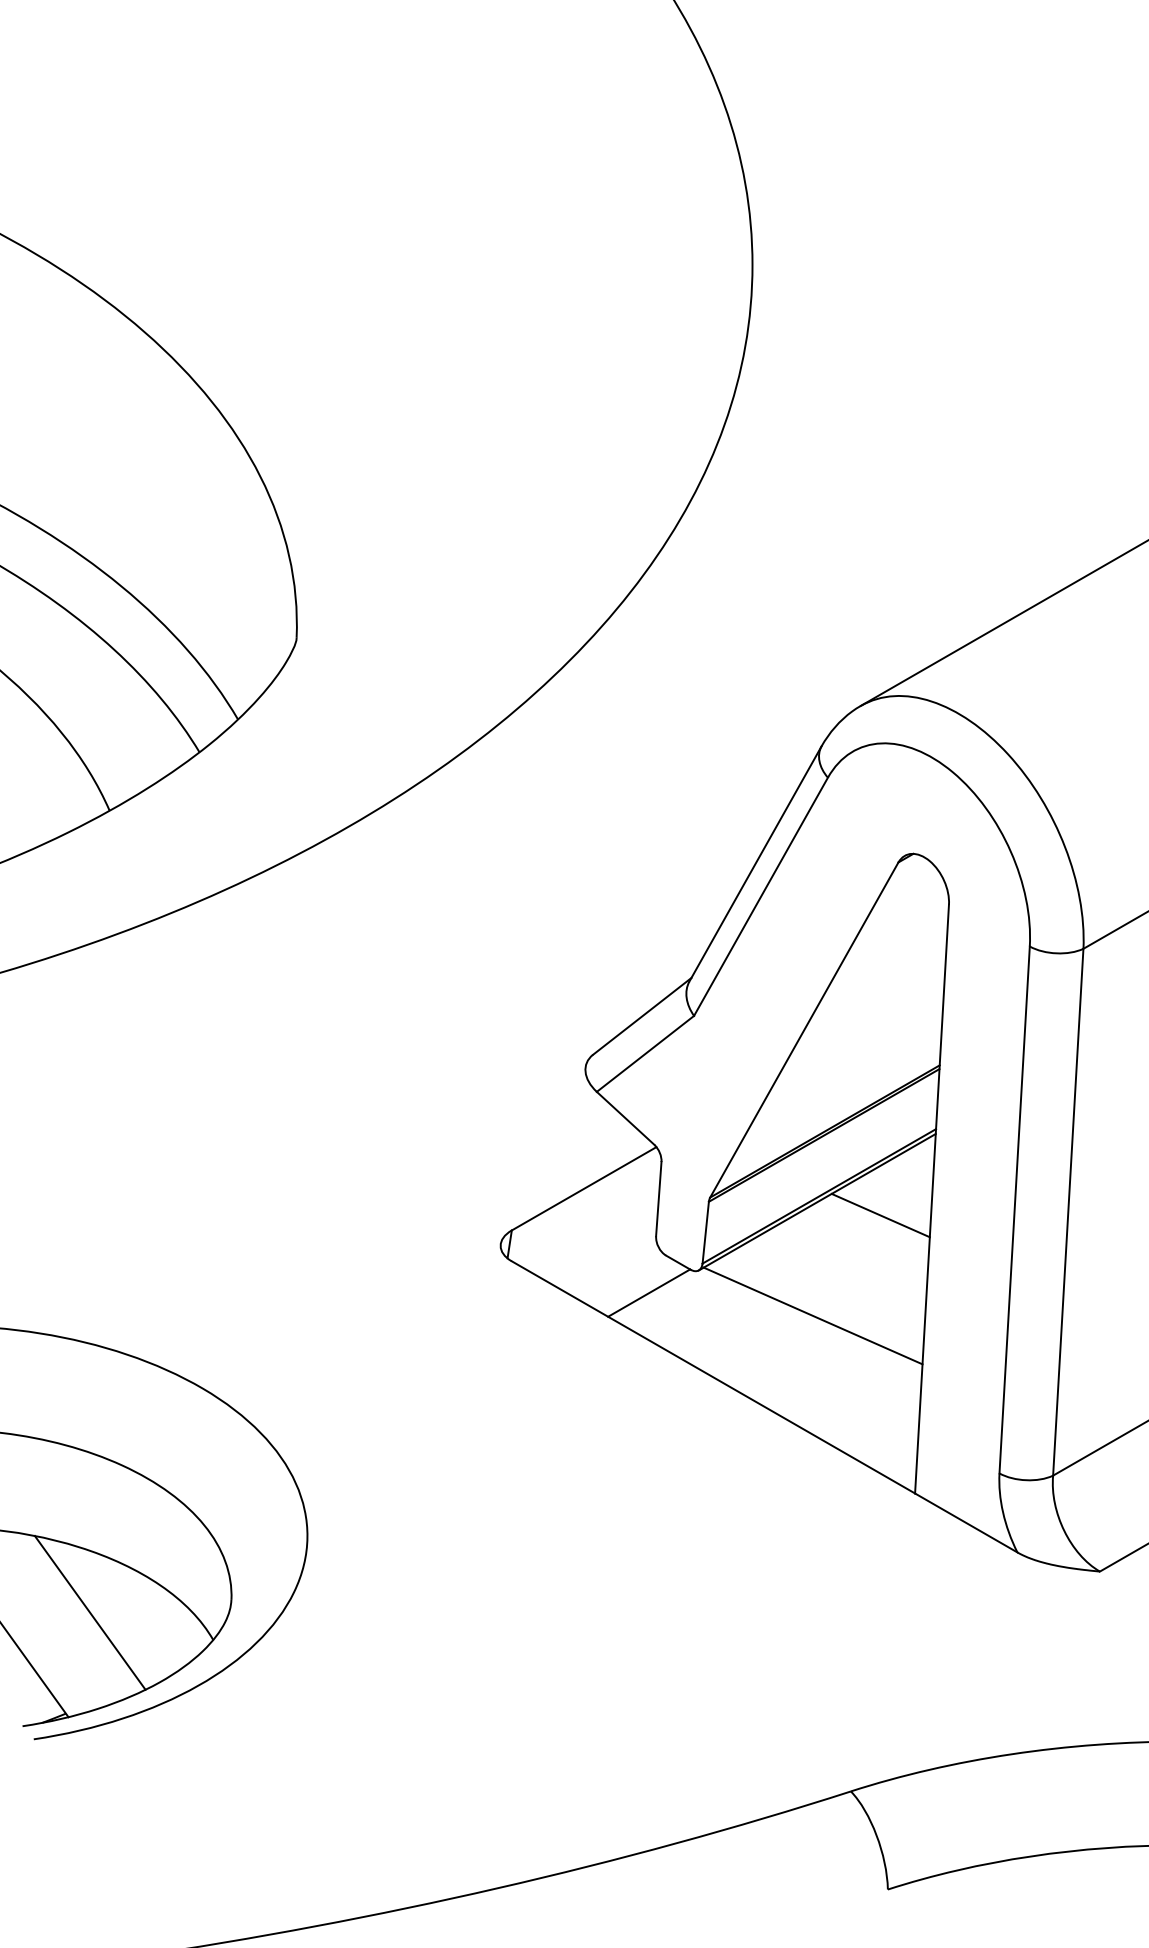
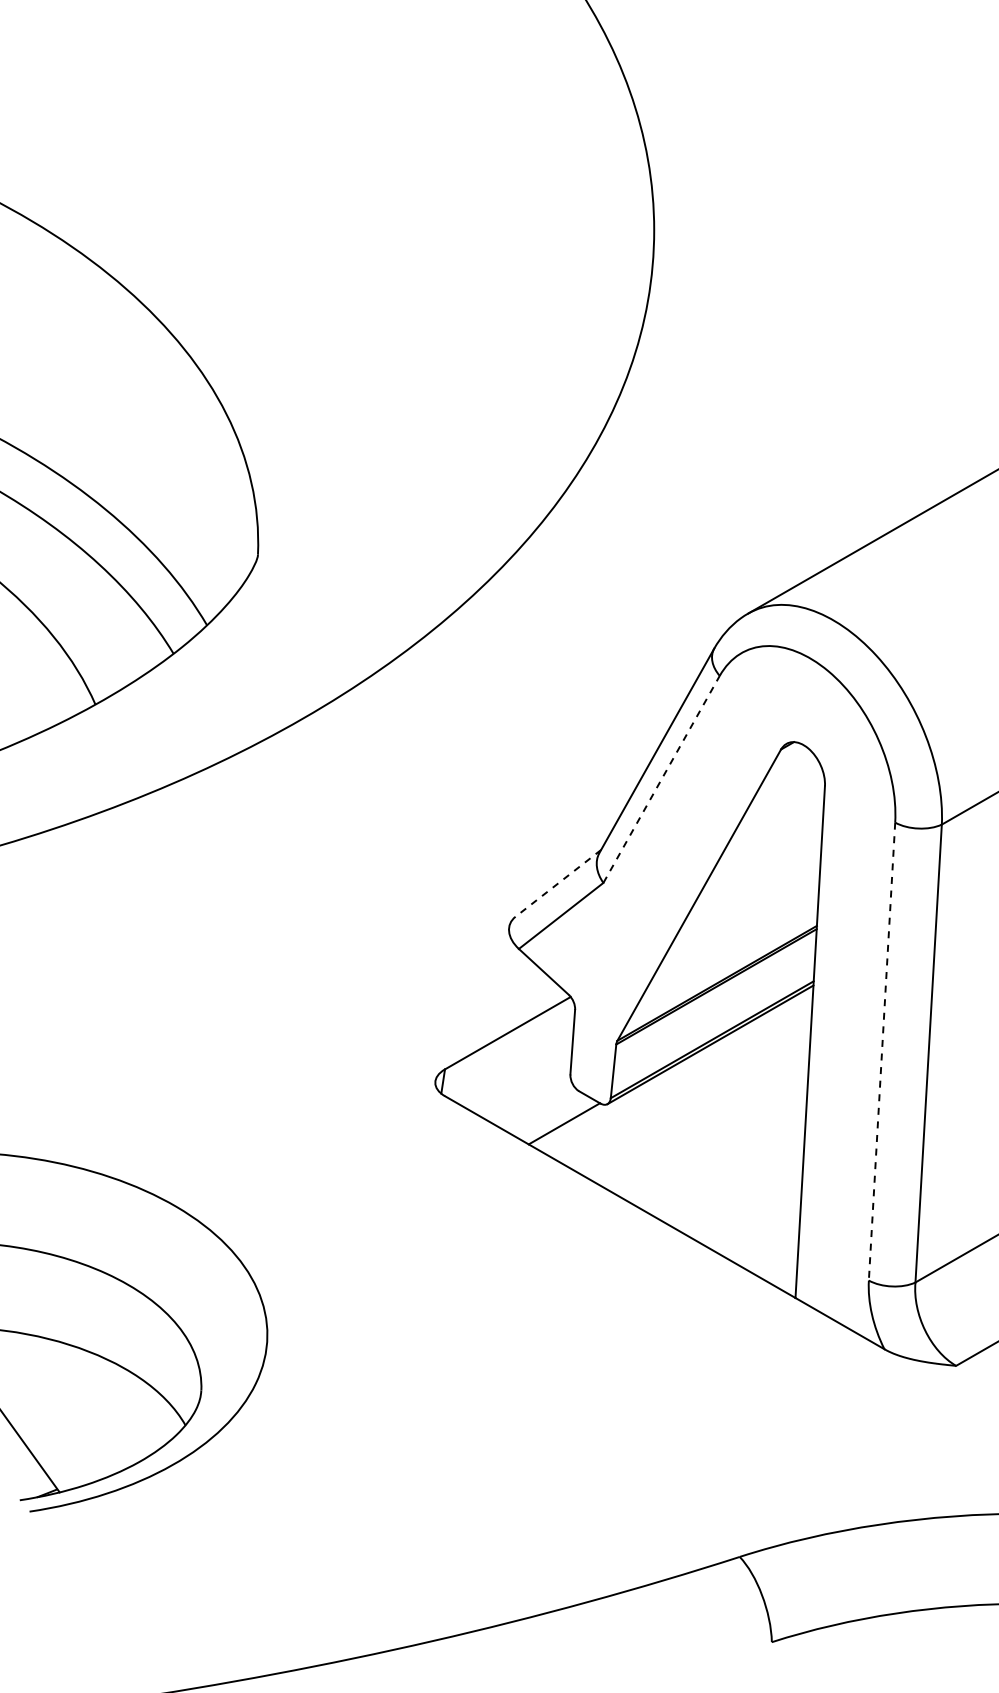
line: (760, 896) -> (661, 779), solid -> dashed
line: (642, 1016) -> (558, 883), solid -> dashed
line: (1015, 1211) -> (882, 1052), solid -> dashed
line: (880, 1215) -> (765, 1056), removed
line: (812, 1315) -> (706, 1143), removed
line: (90, 1612) -> (78, 1401), removed

